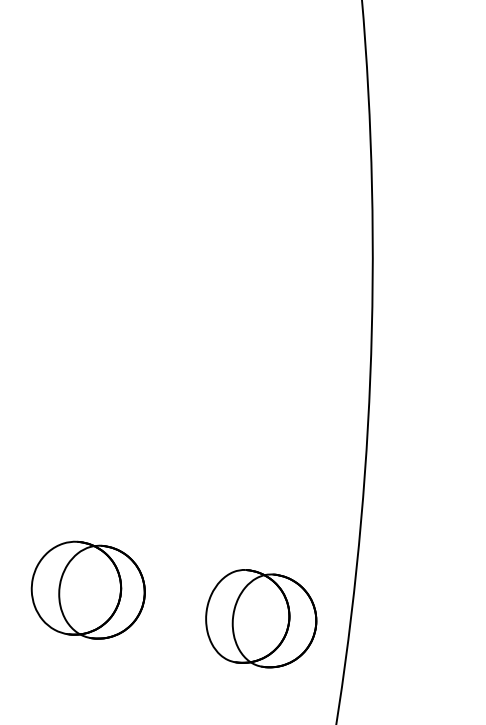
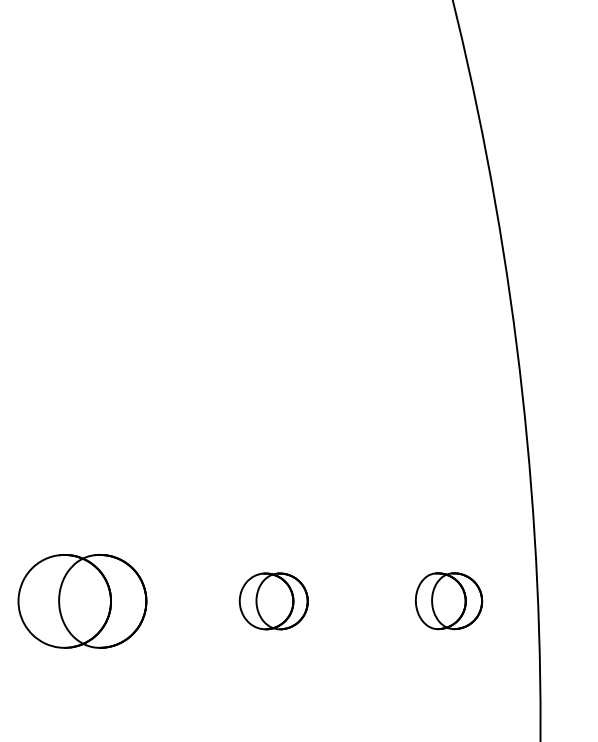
part: (88, 590) -> (273, 601), size x0.6
part: (260, 618) -> (448, 600), size x0.6

